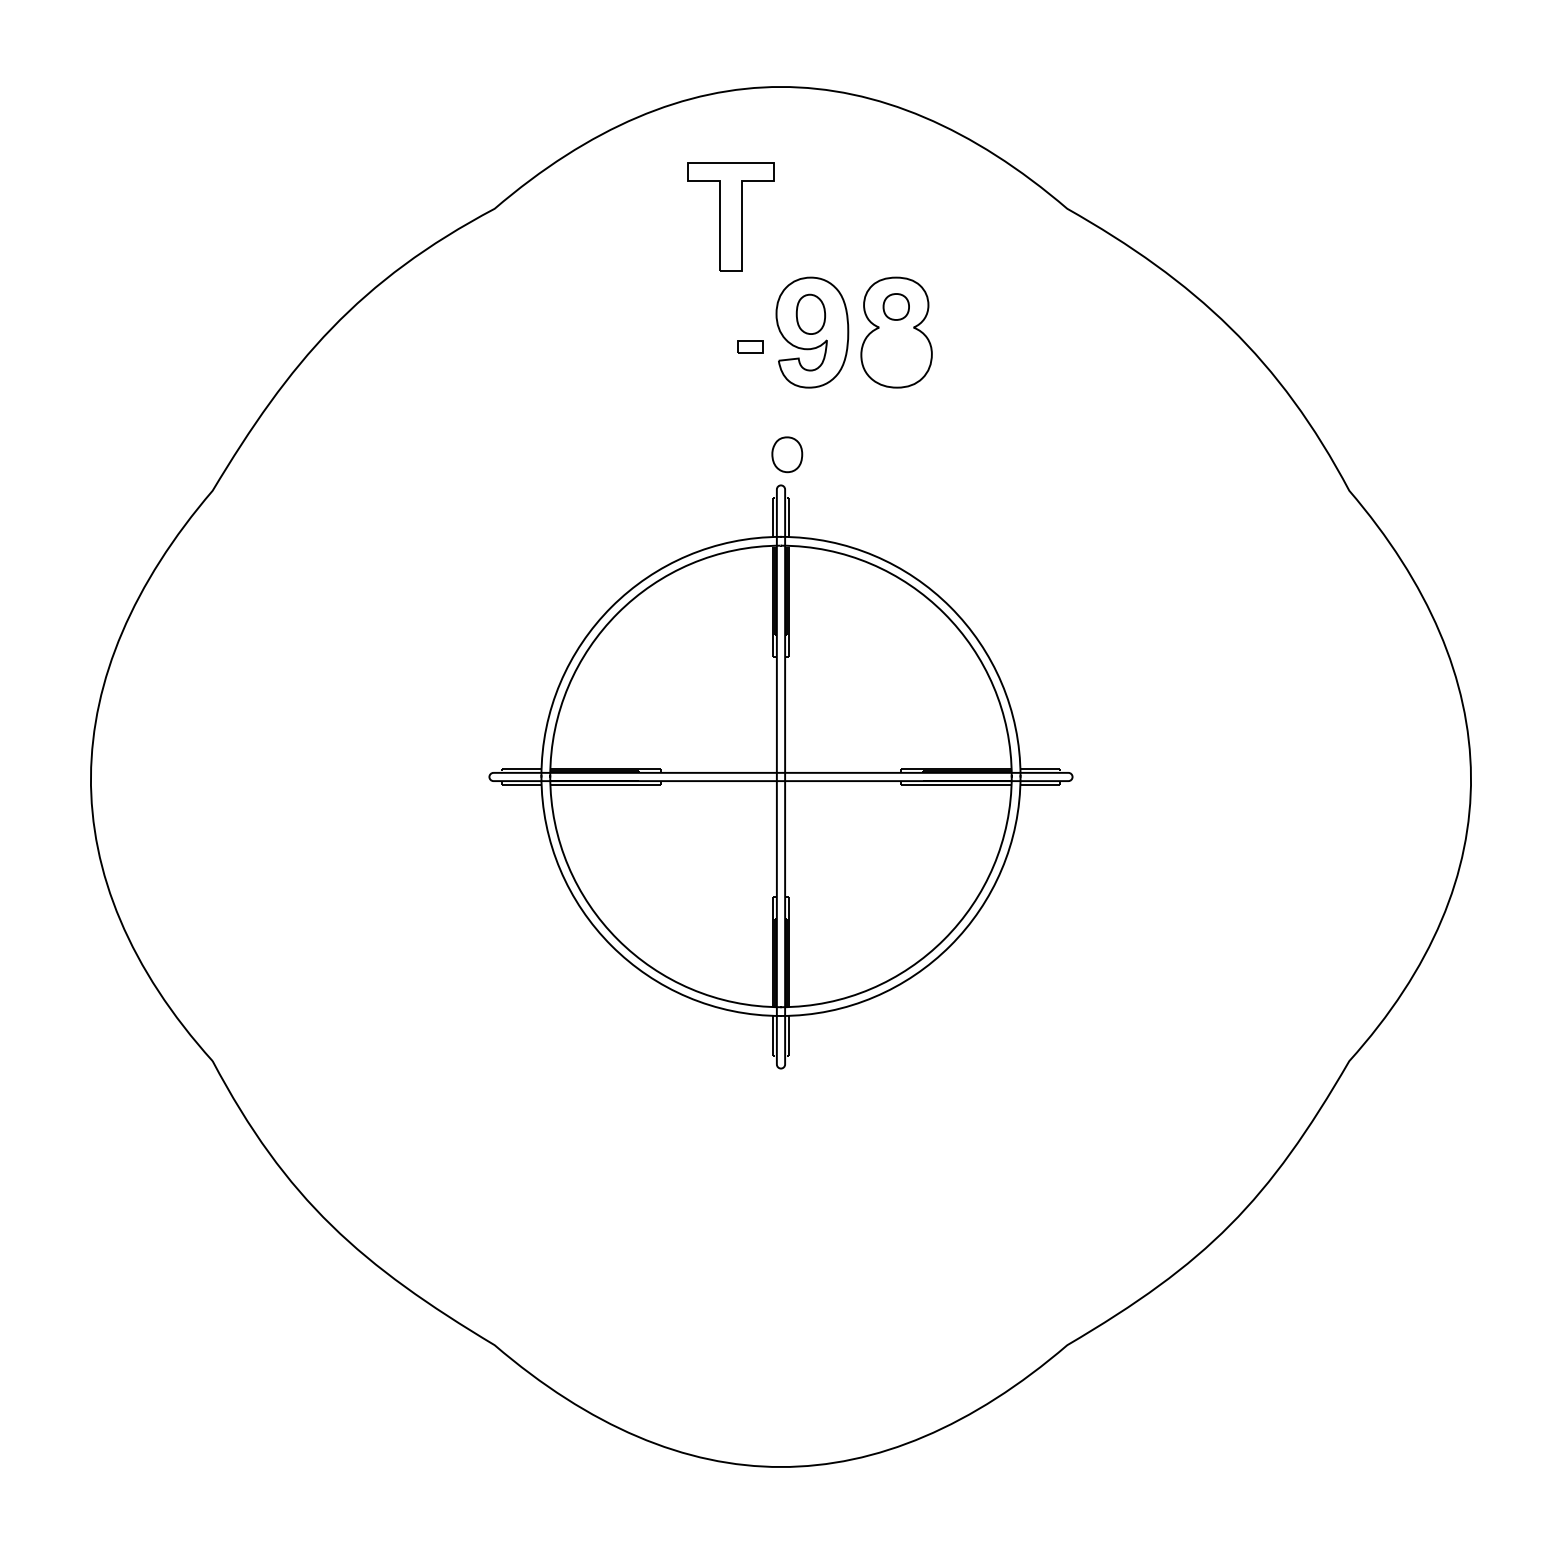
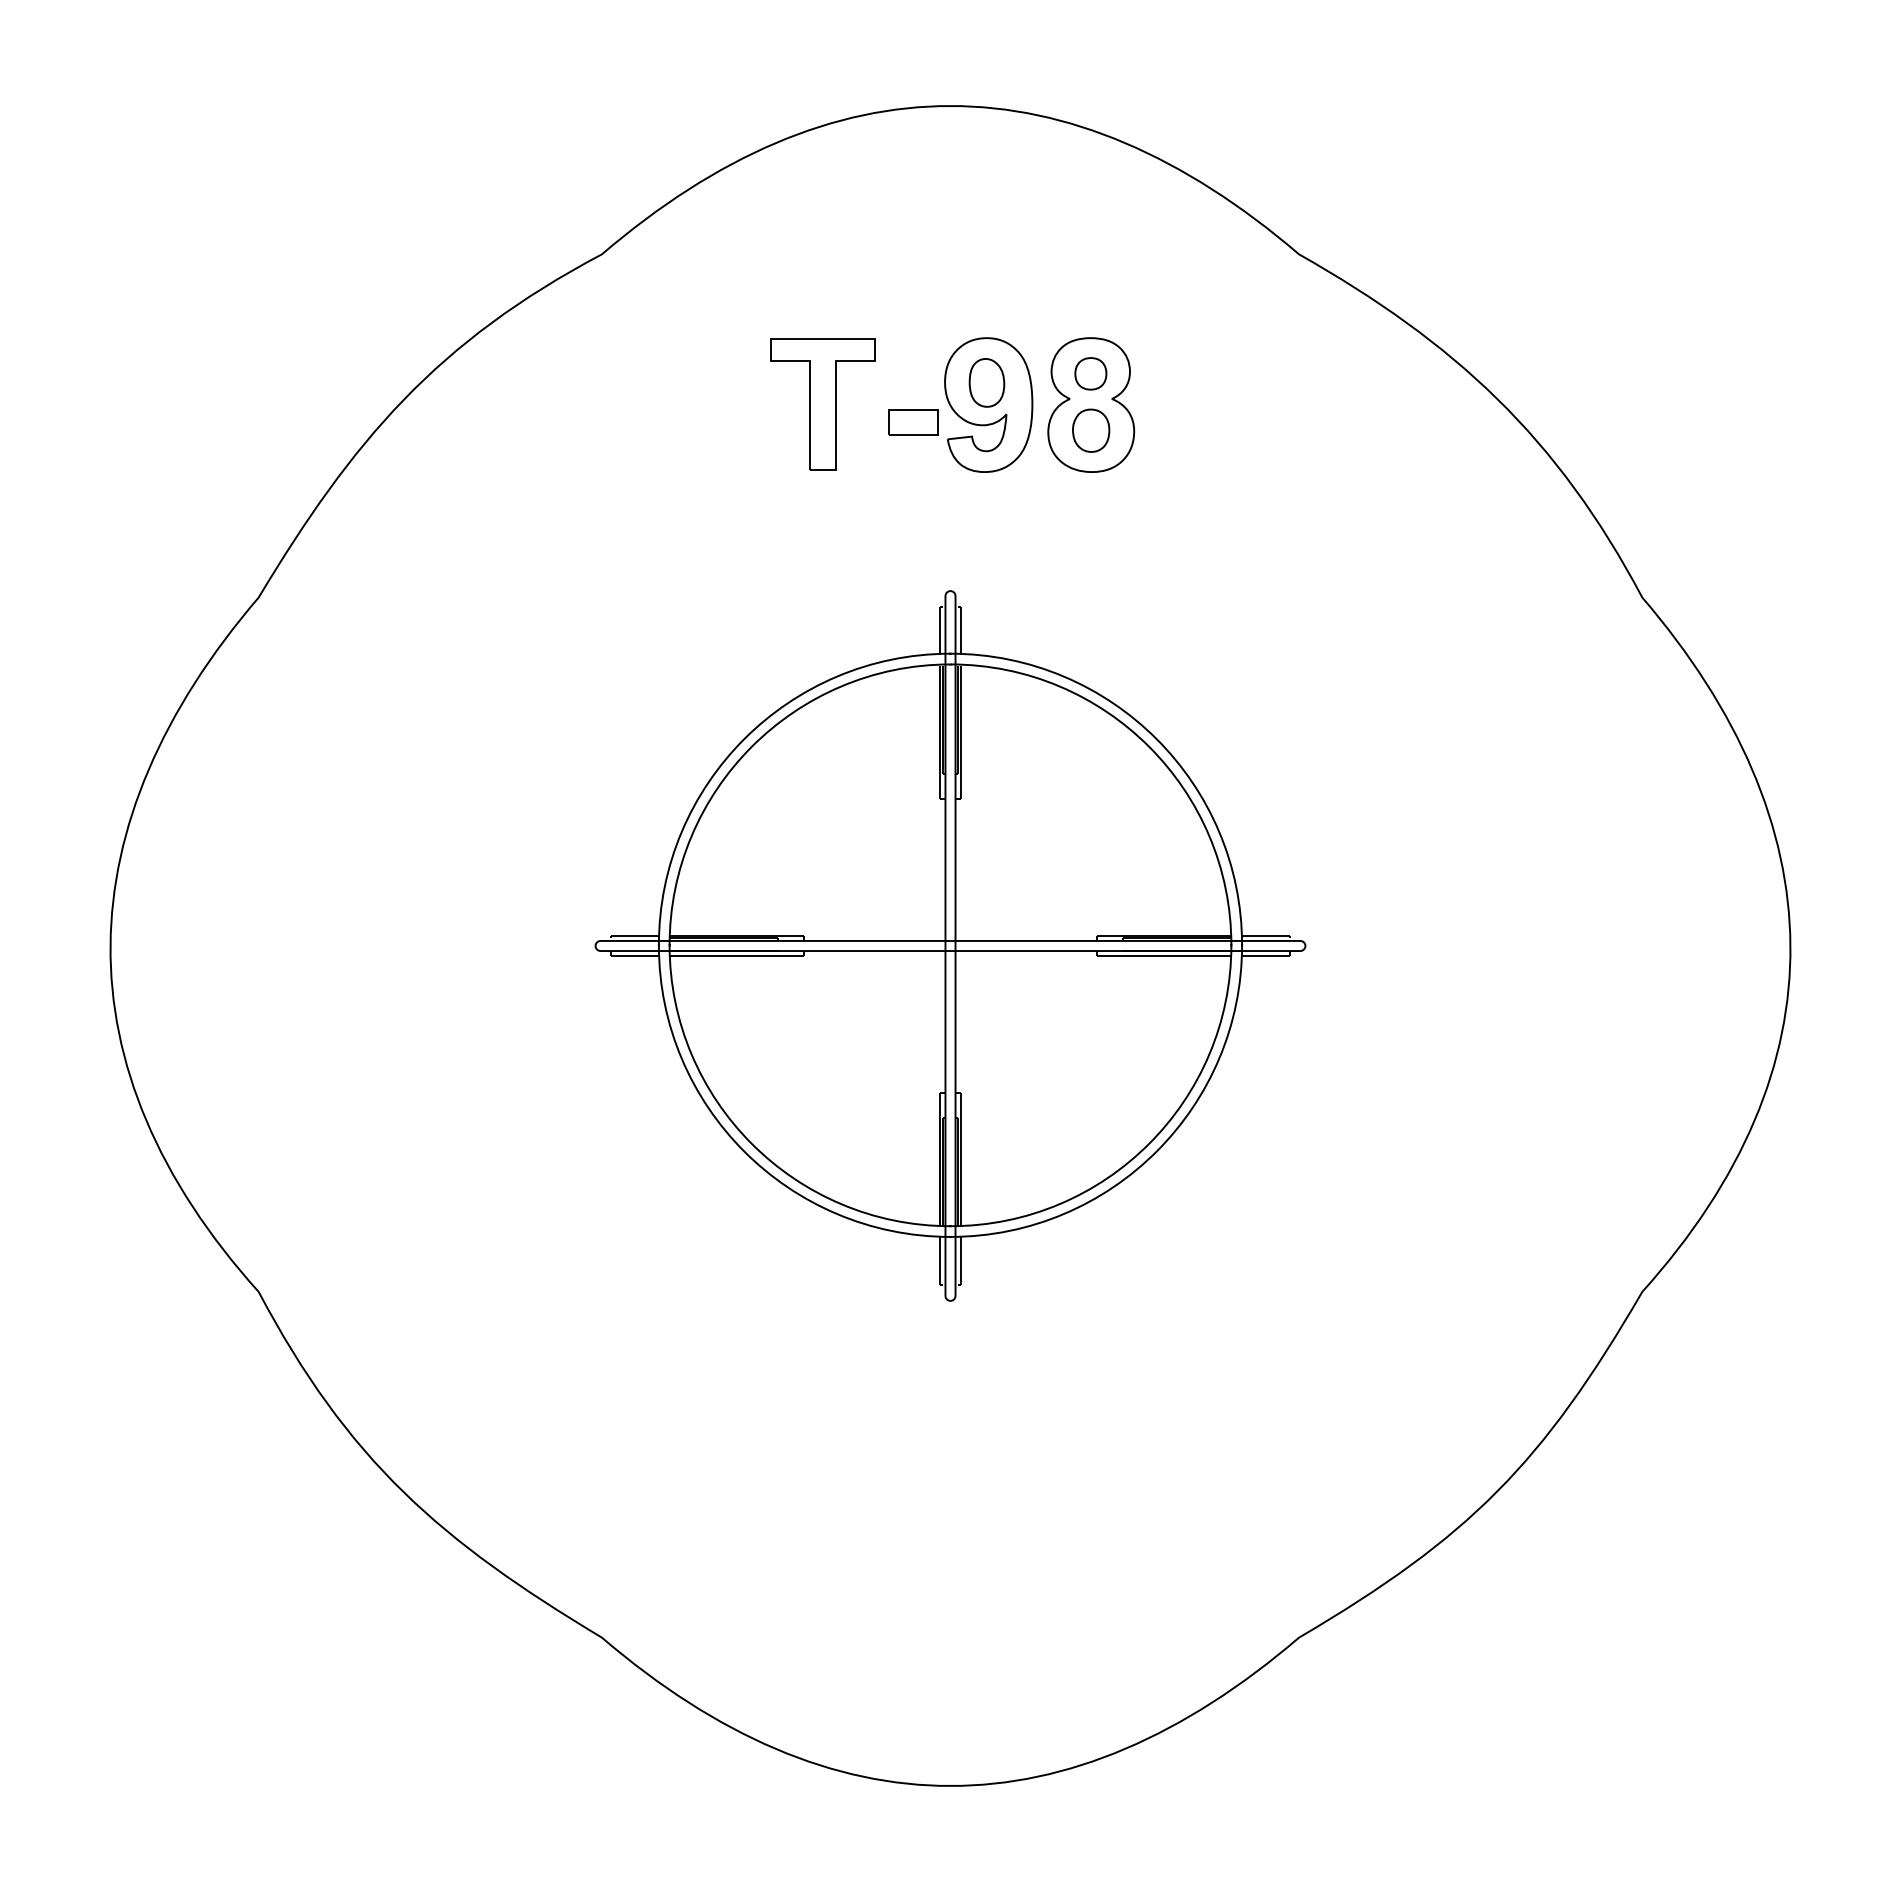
part: (730, 217) -> (822, 404), moved
part: (750, 346) -> (913, 422), size x1.67
part: (787, 454) -> (1091, 430), moved

